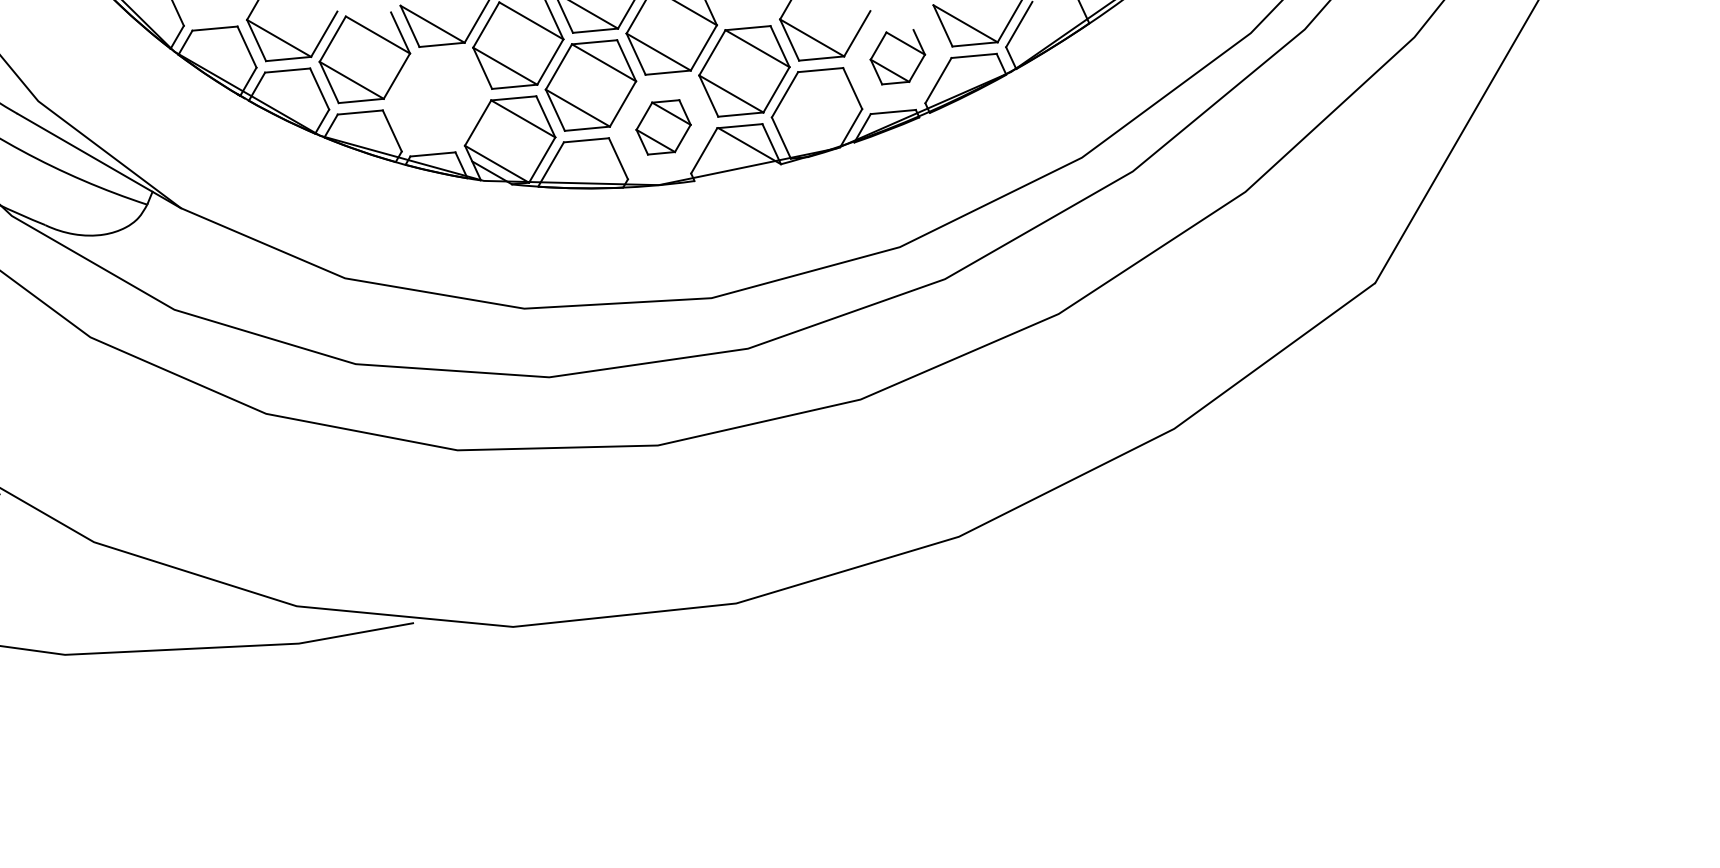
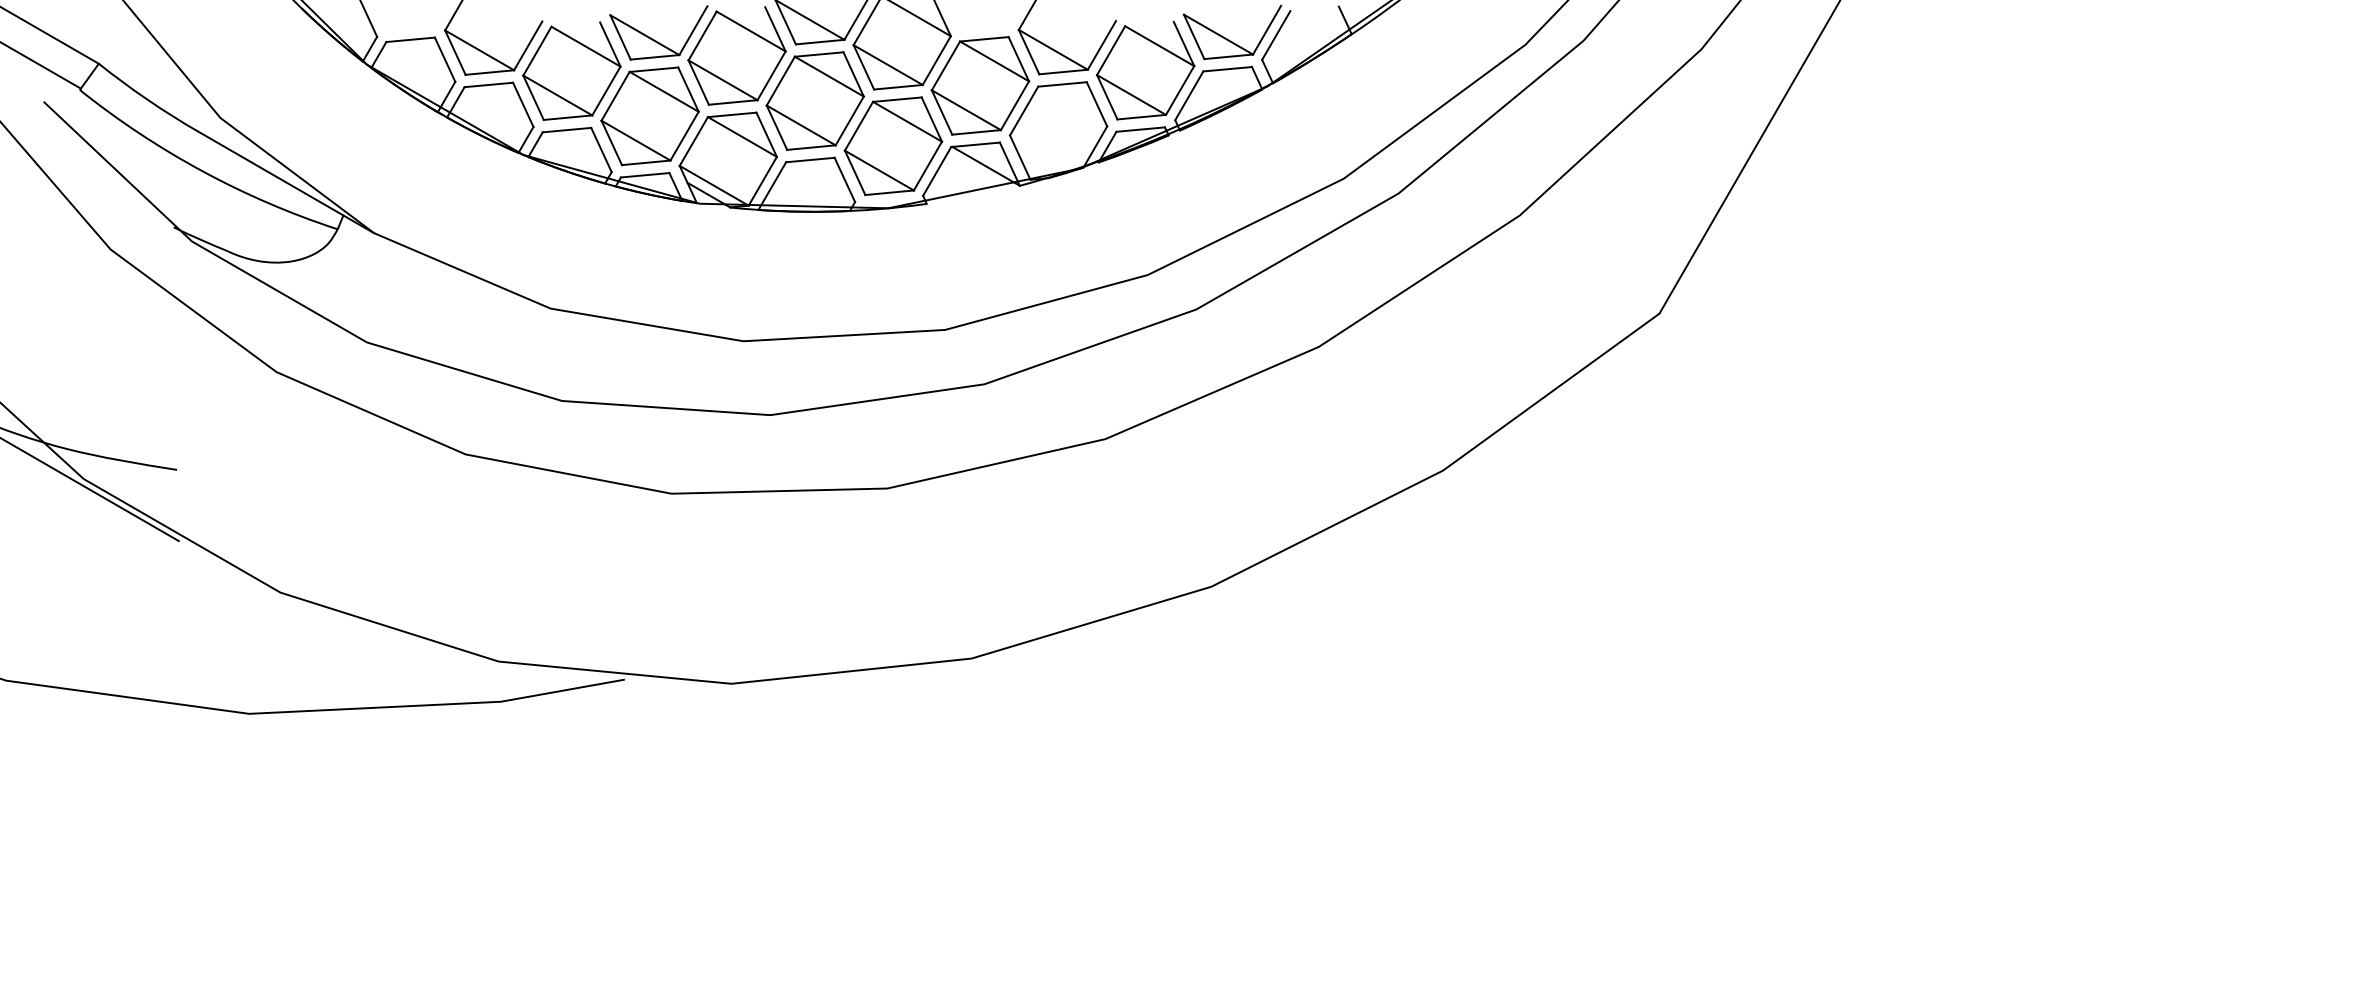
part: (897, 57) -> (1145, 70), size x1.67
part: (436, 99) -> (649, 116), added
part: (663, 126) -> (893, 145), size x1.67

